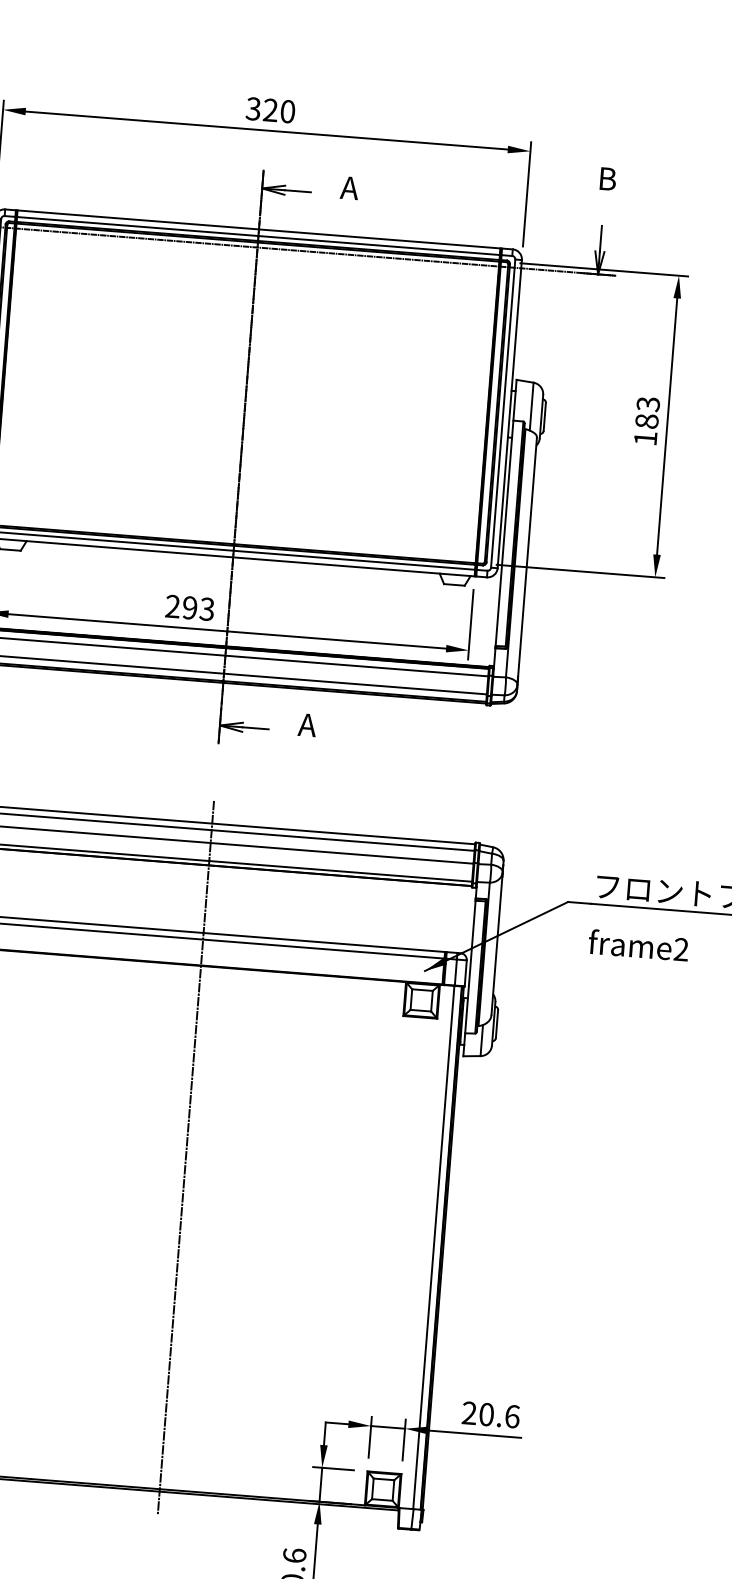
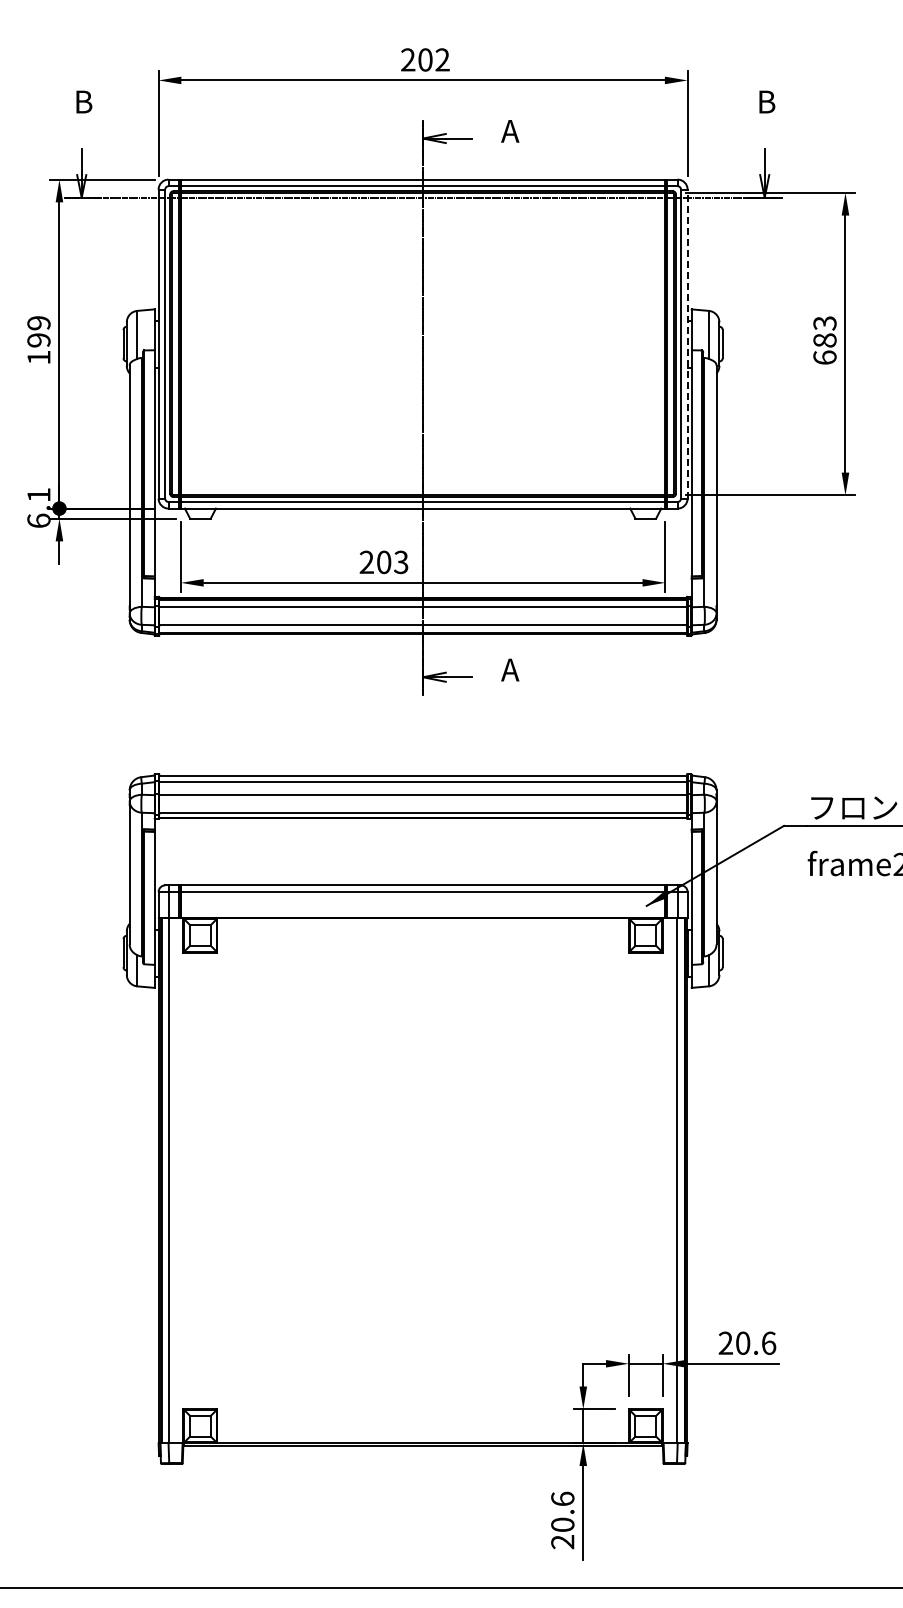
text: (269, 109) -> (424, 59), 320 -> 202
line: (509, 414) -> (687, 344), solid -> dashed
text: (645, 438) -> (824, 357), 183 -> 683
text: (190, 608) -> (384, 562), 293 -> 203
line: (186, 1157) -> (423, 1110), removed

